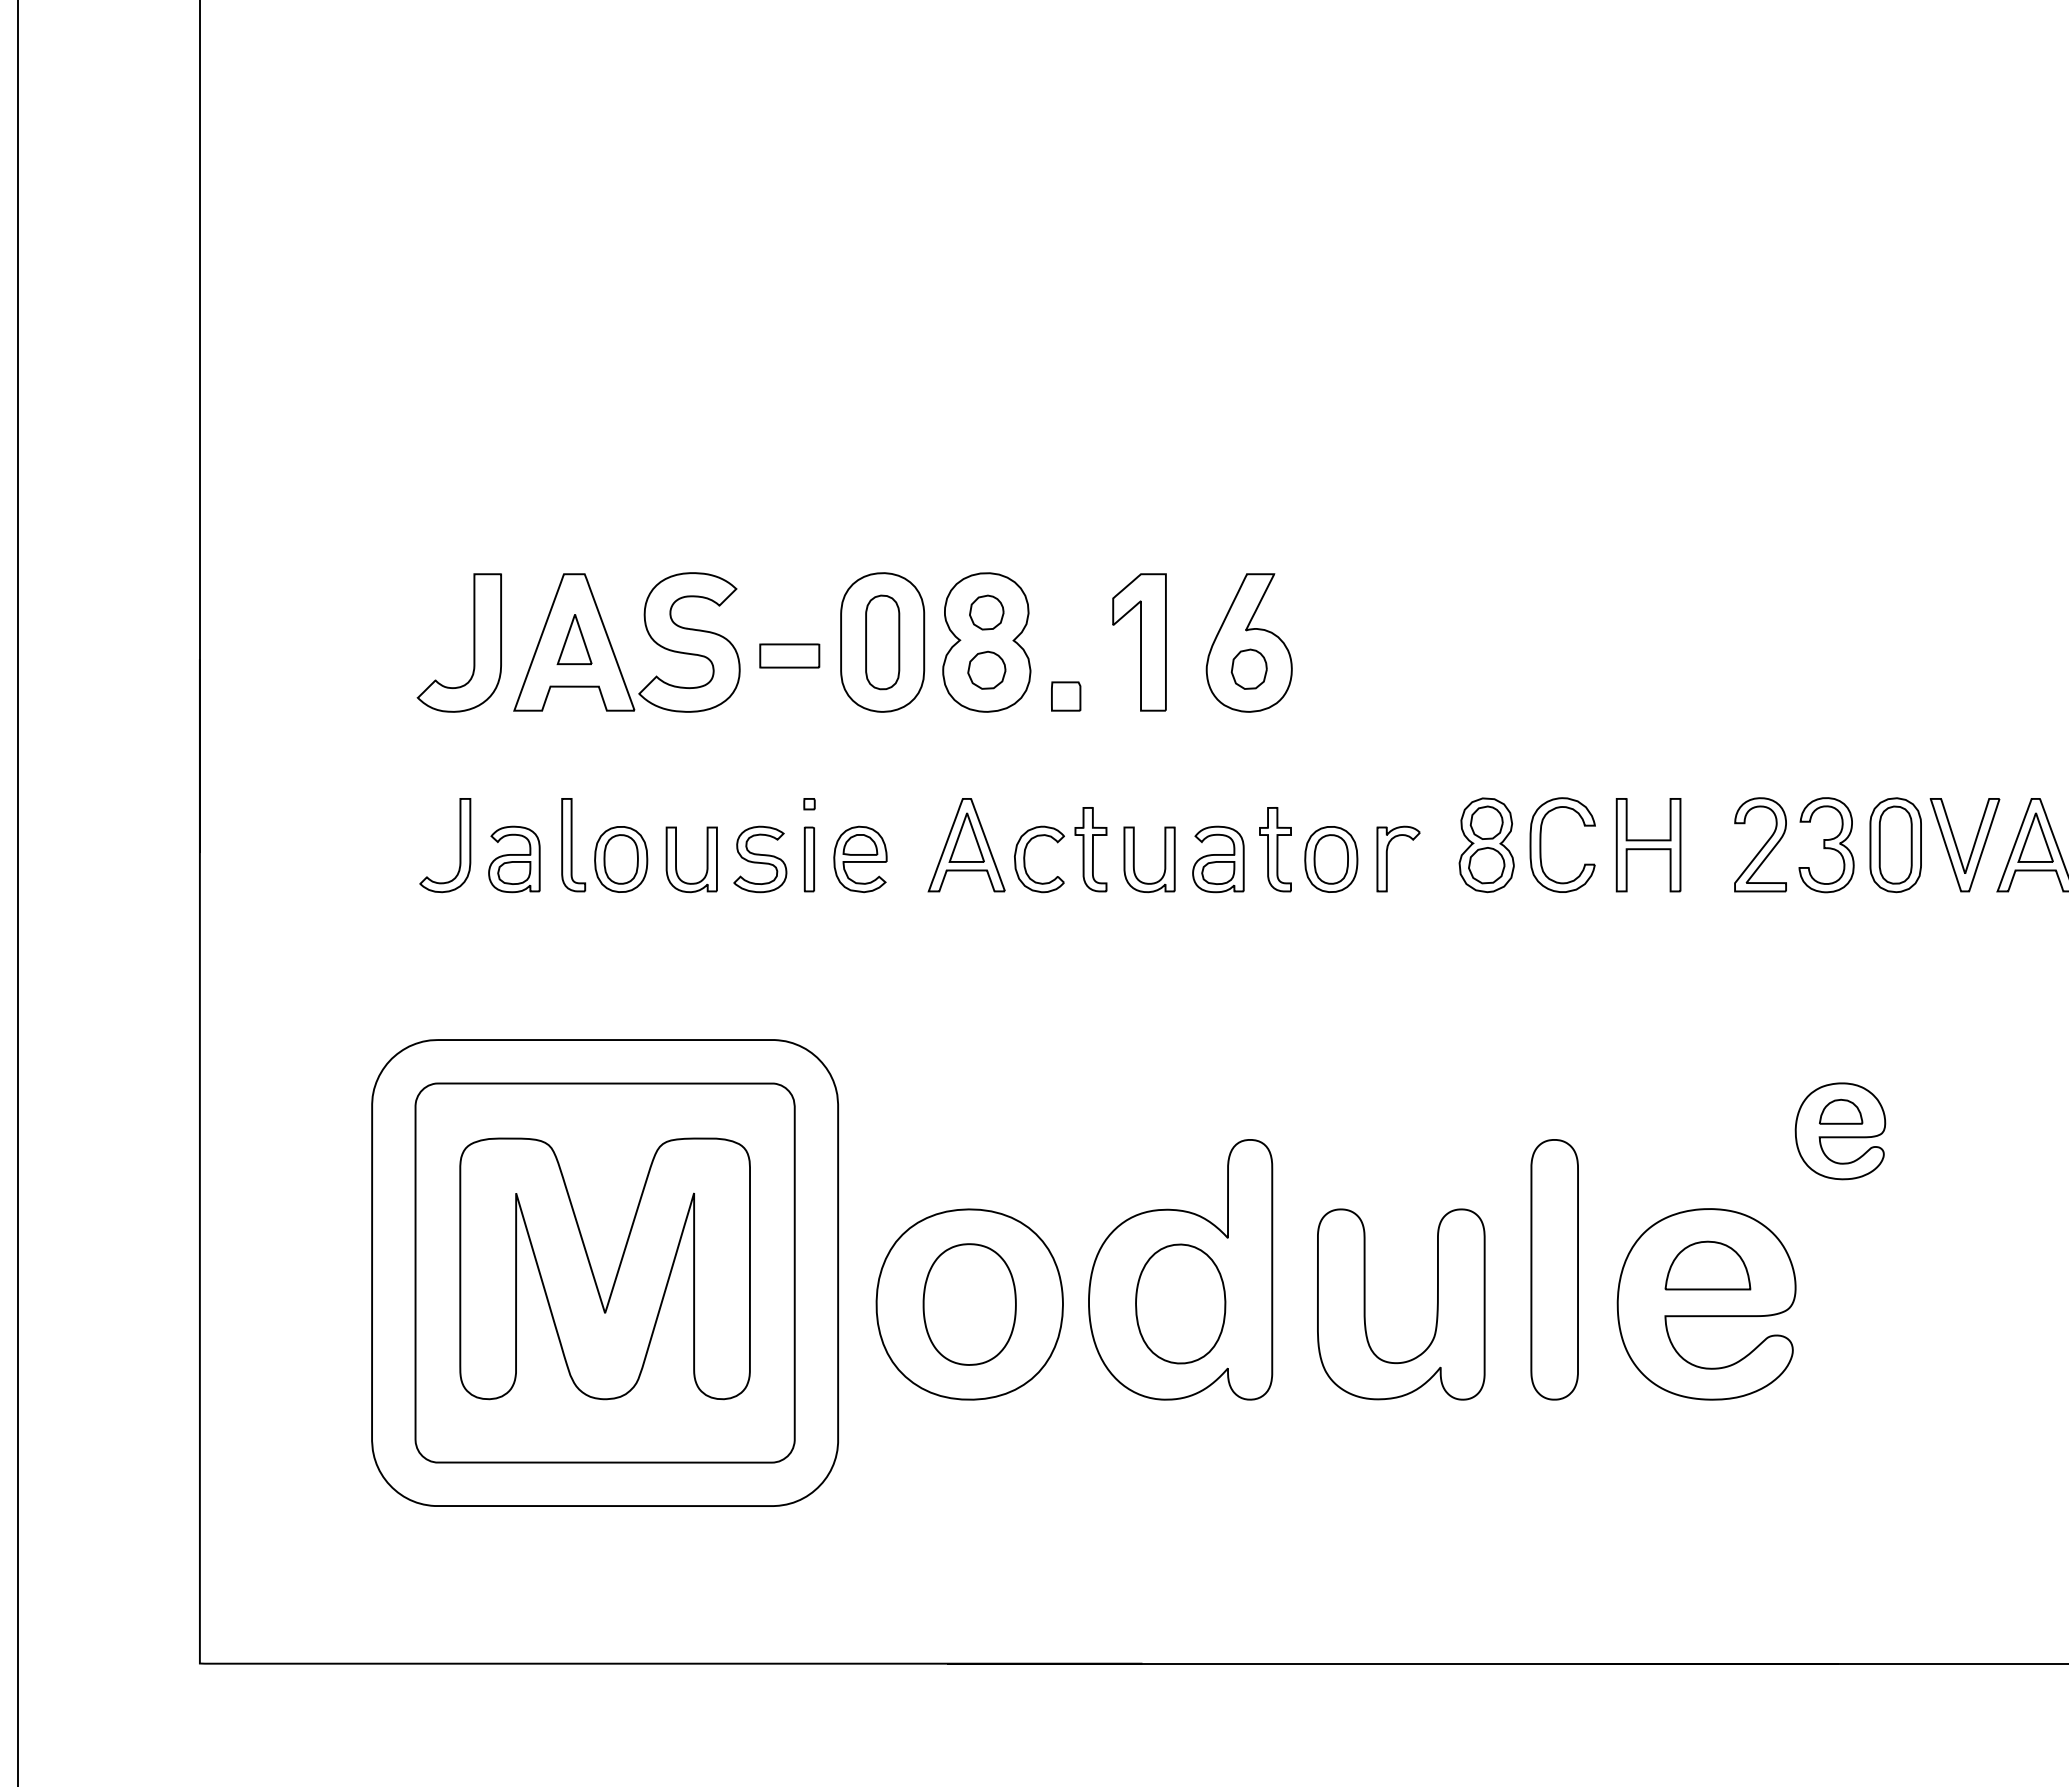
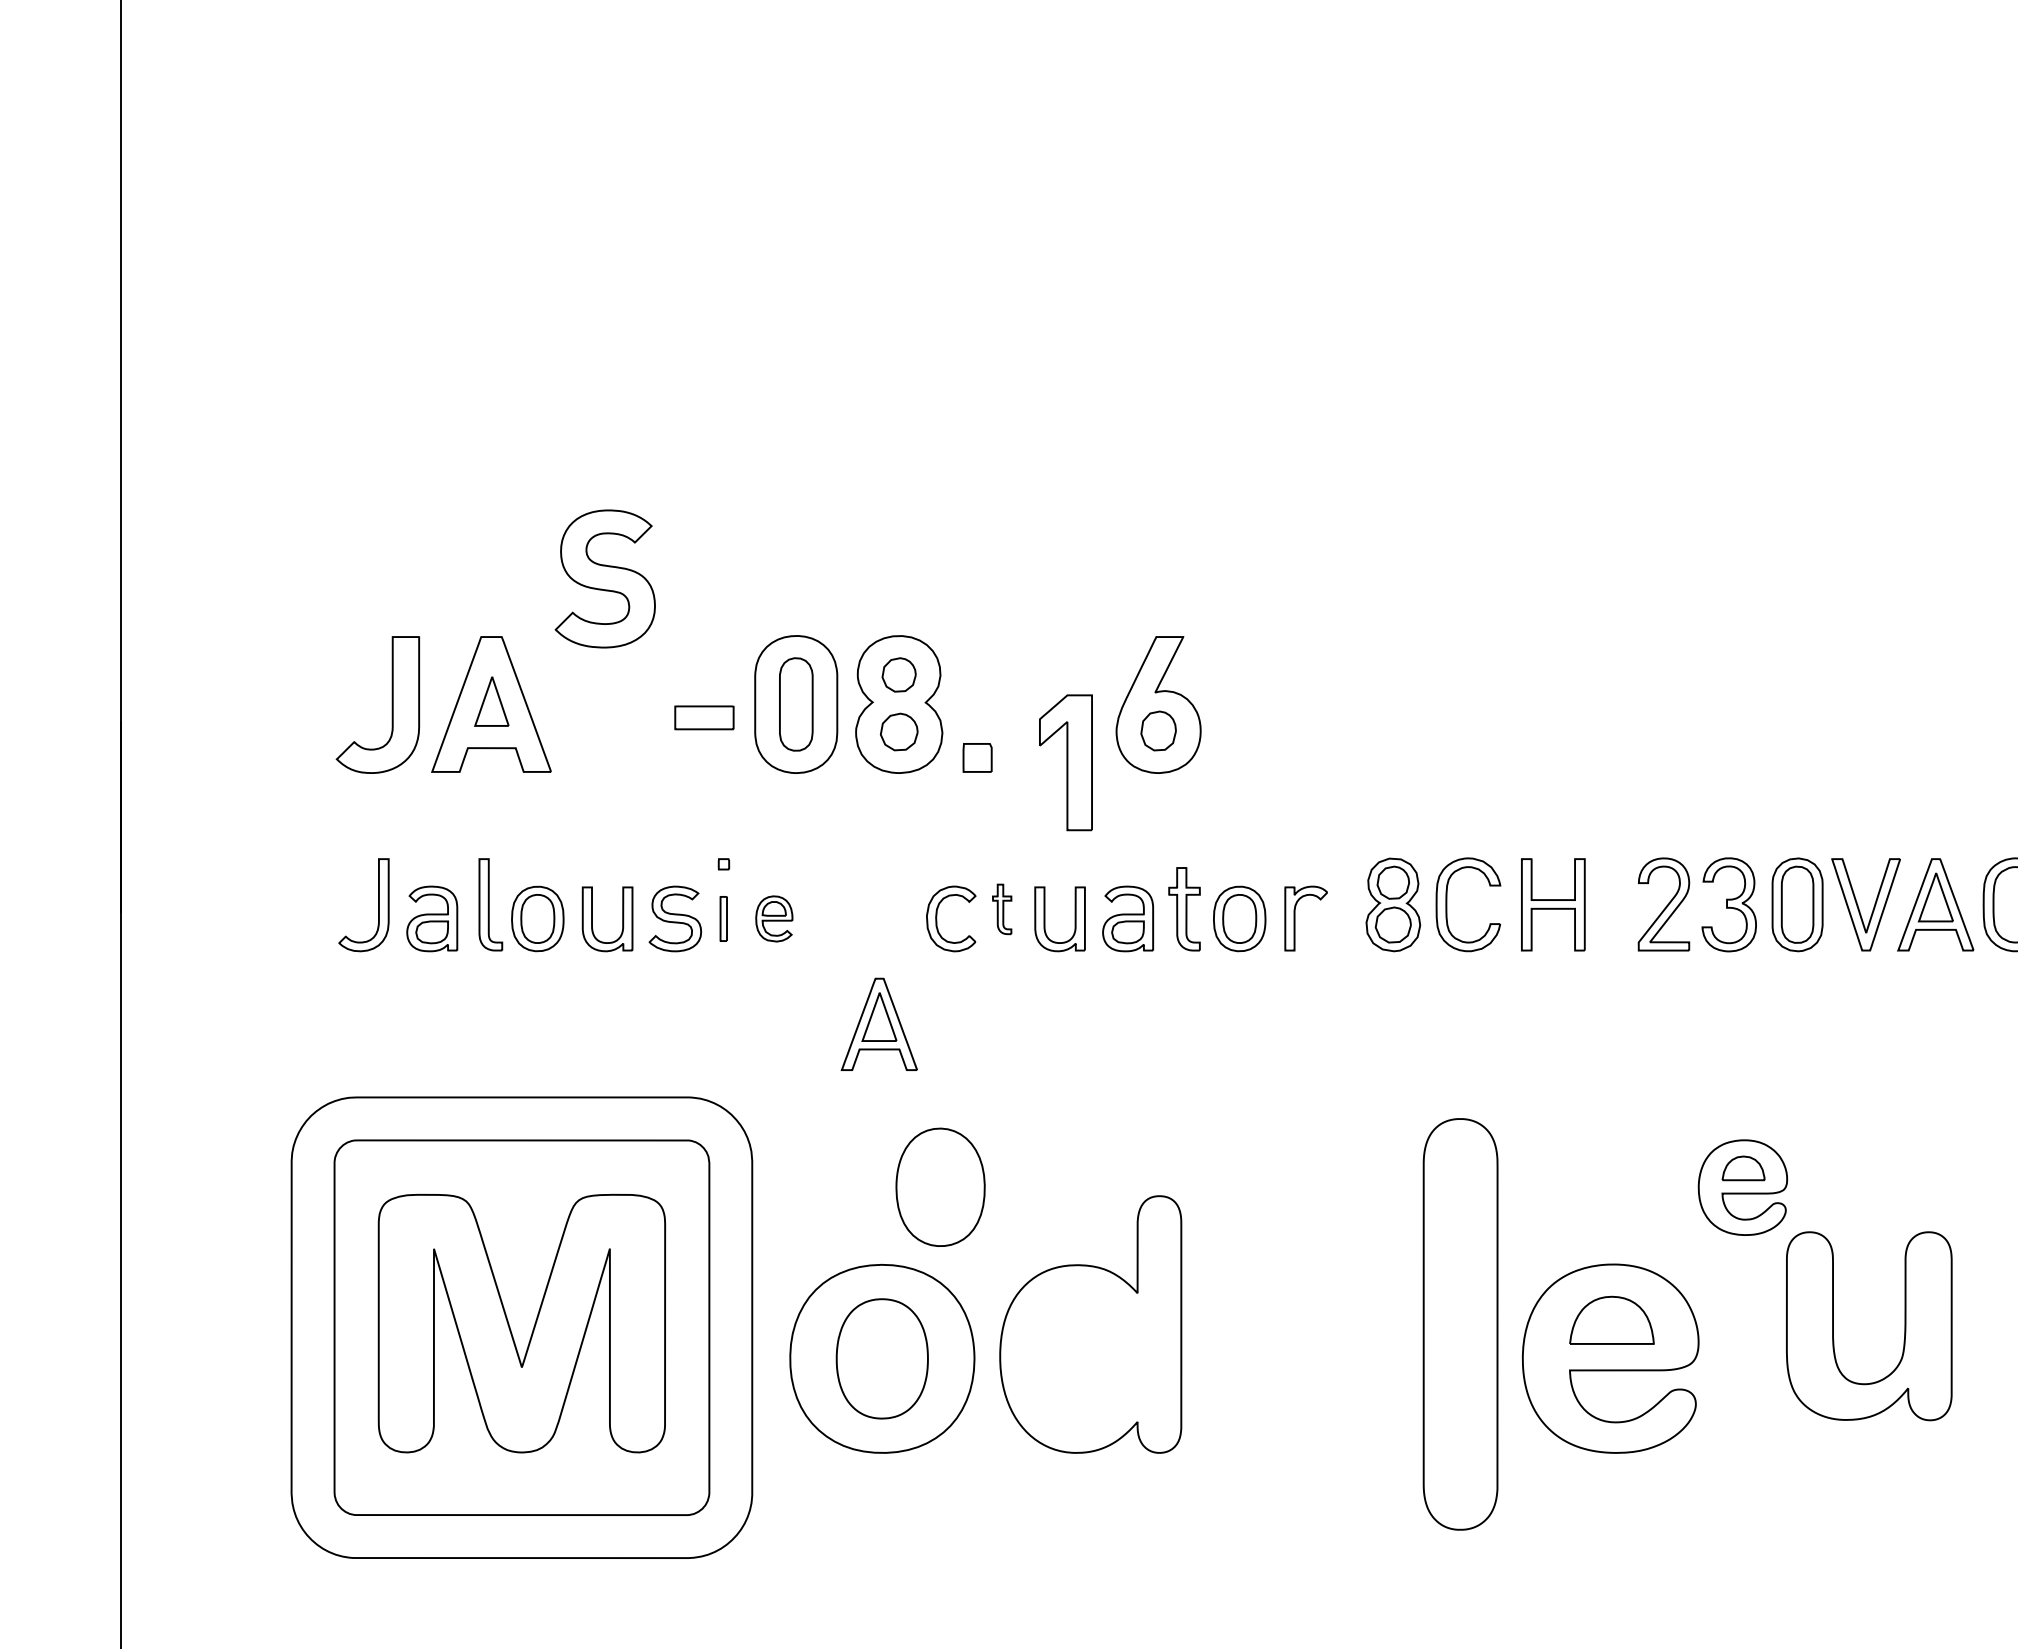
part: (689, 642) -> (605, 578), moved
part: (1139, 642) -> (1065, 762), moved
part: (966, 845) -> (879, 1024), moved
part: (1090, 849) -> (1001, 909), size x0.6
part: (808, 859) -> (722, 919), size x0.7
part: (860, 859) -> (774, 919), size x0.7
part: (1554, 1269) -> (1460, 1324), size x1.6
part: (1180, 1303) -> (940, 1186), moved
part: (1436, 1306) -> (1904, 1328), moved

